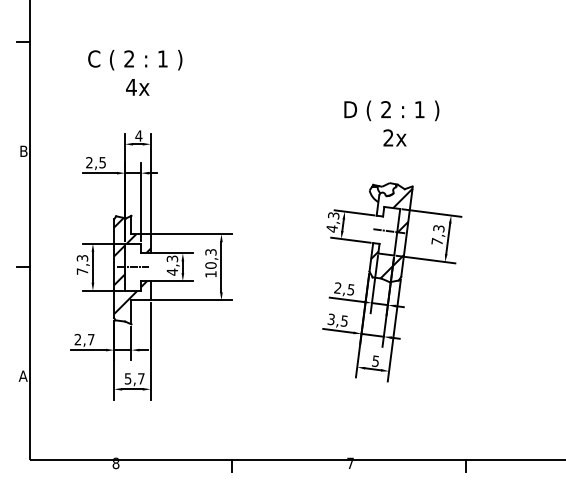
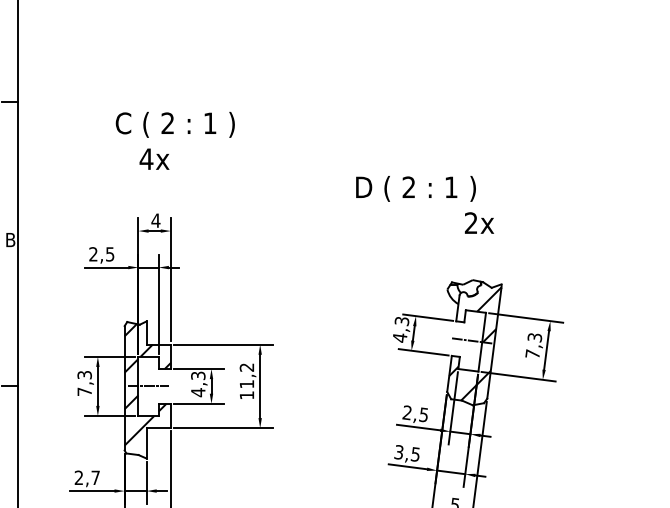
text: (135, 60) -> (175, 125), moved
text: (391, 110) -> (415, 188), moved
text: (210, 258) -> (246, 375), 10,3 -> 11,2

